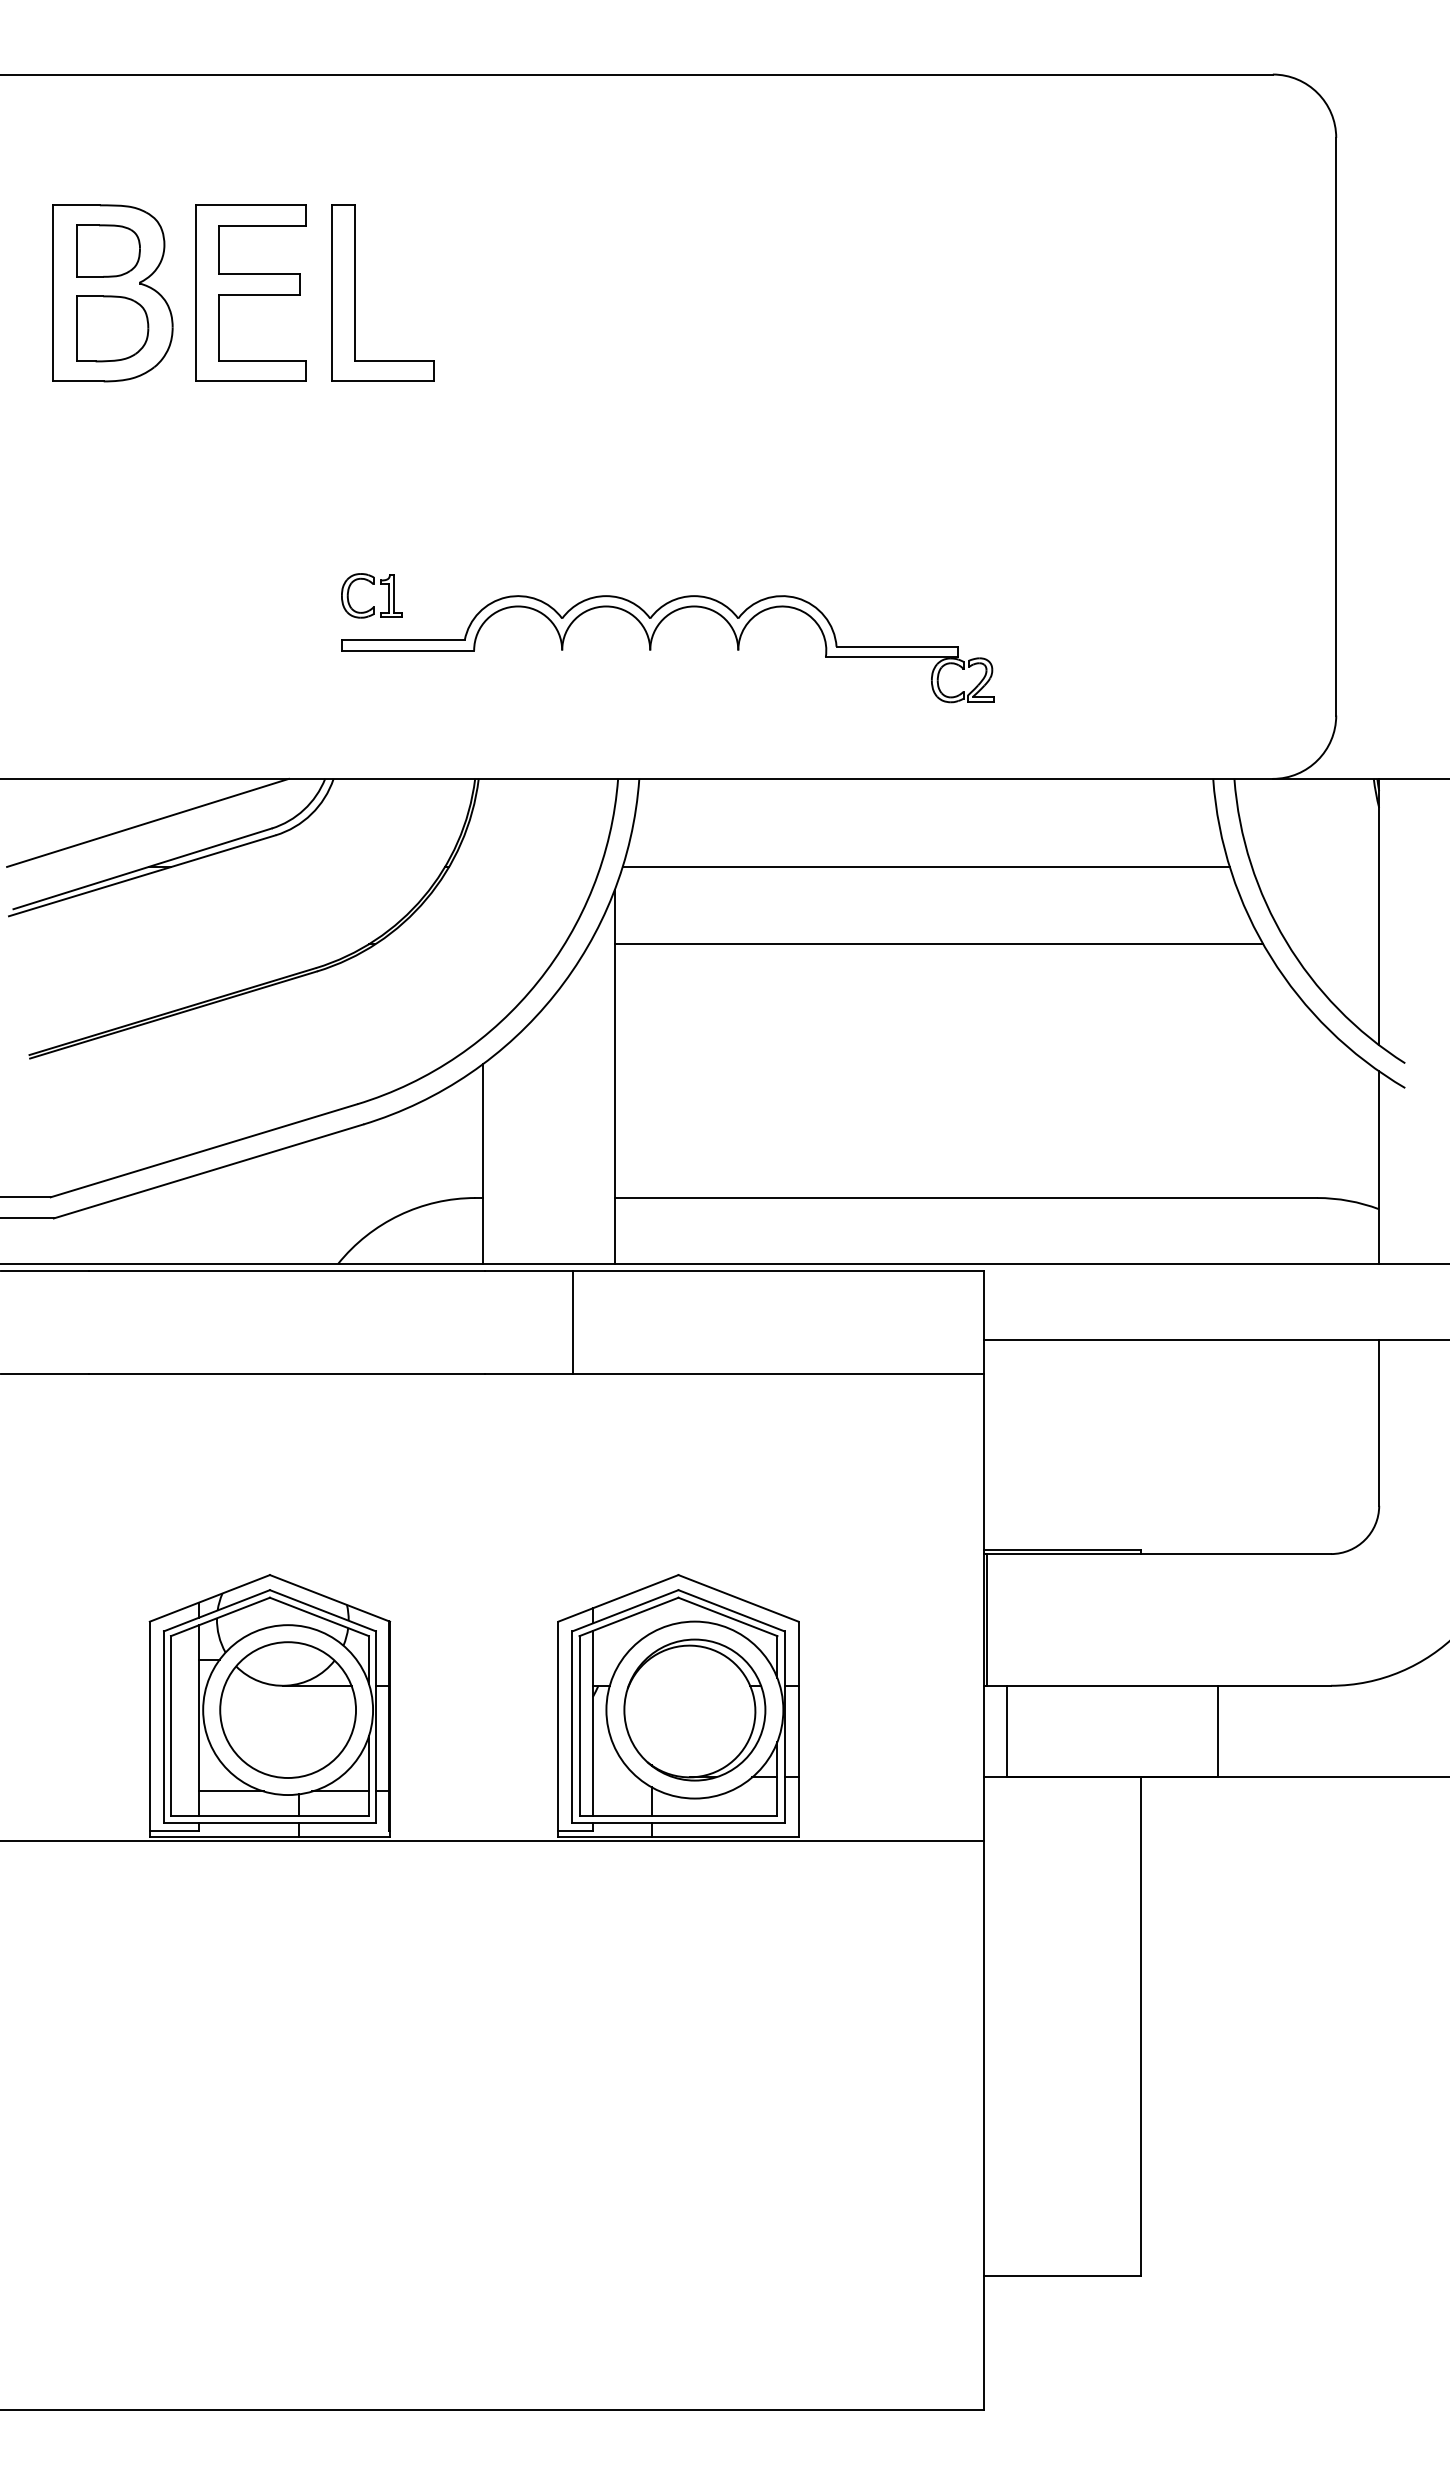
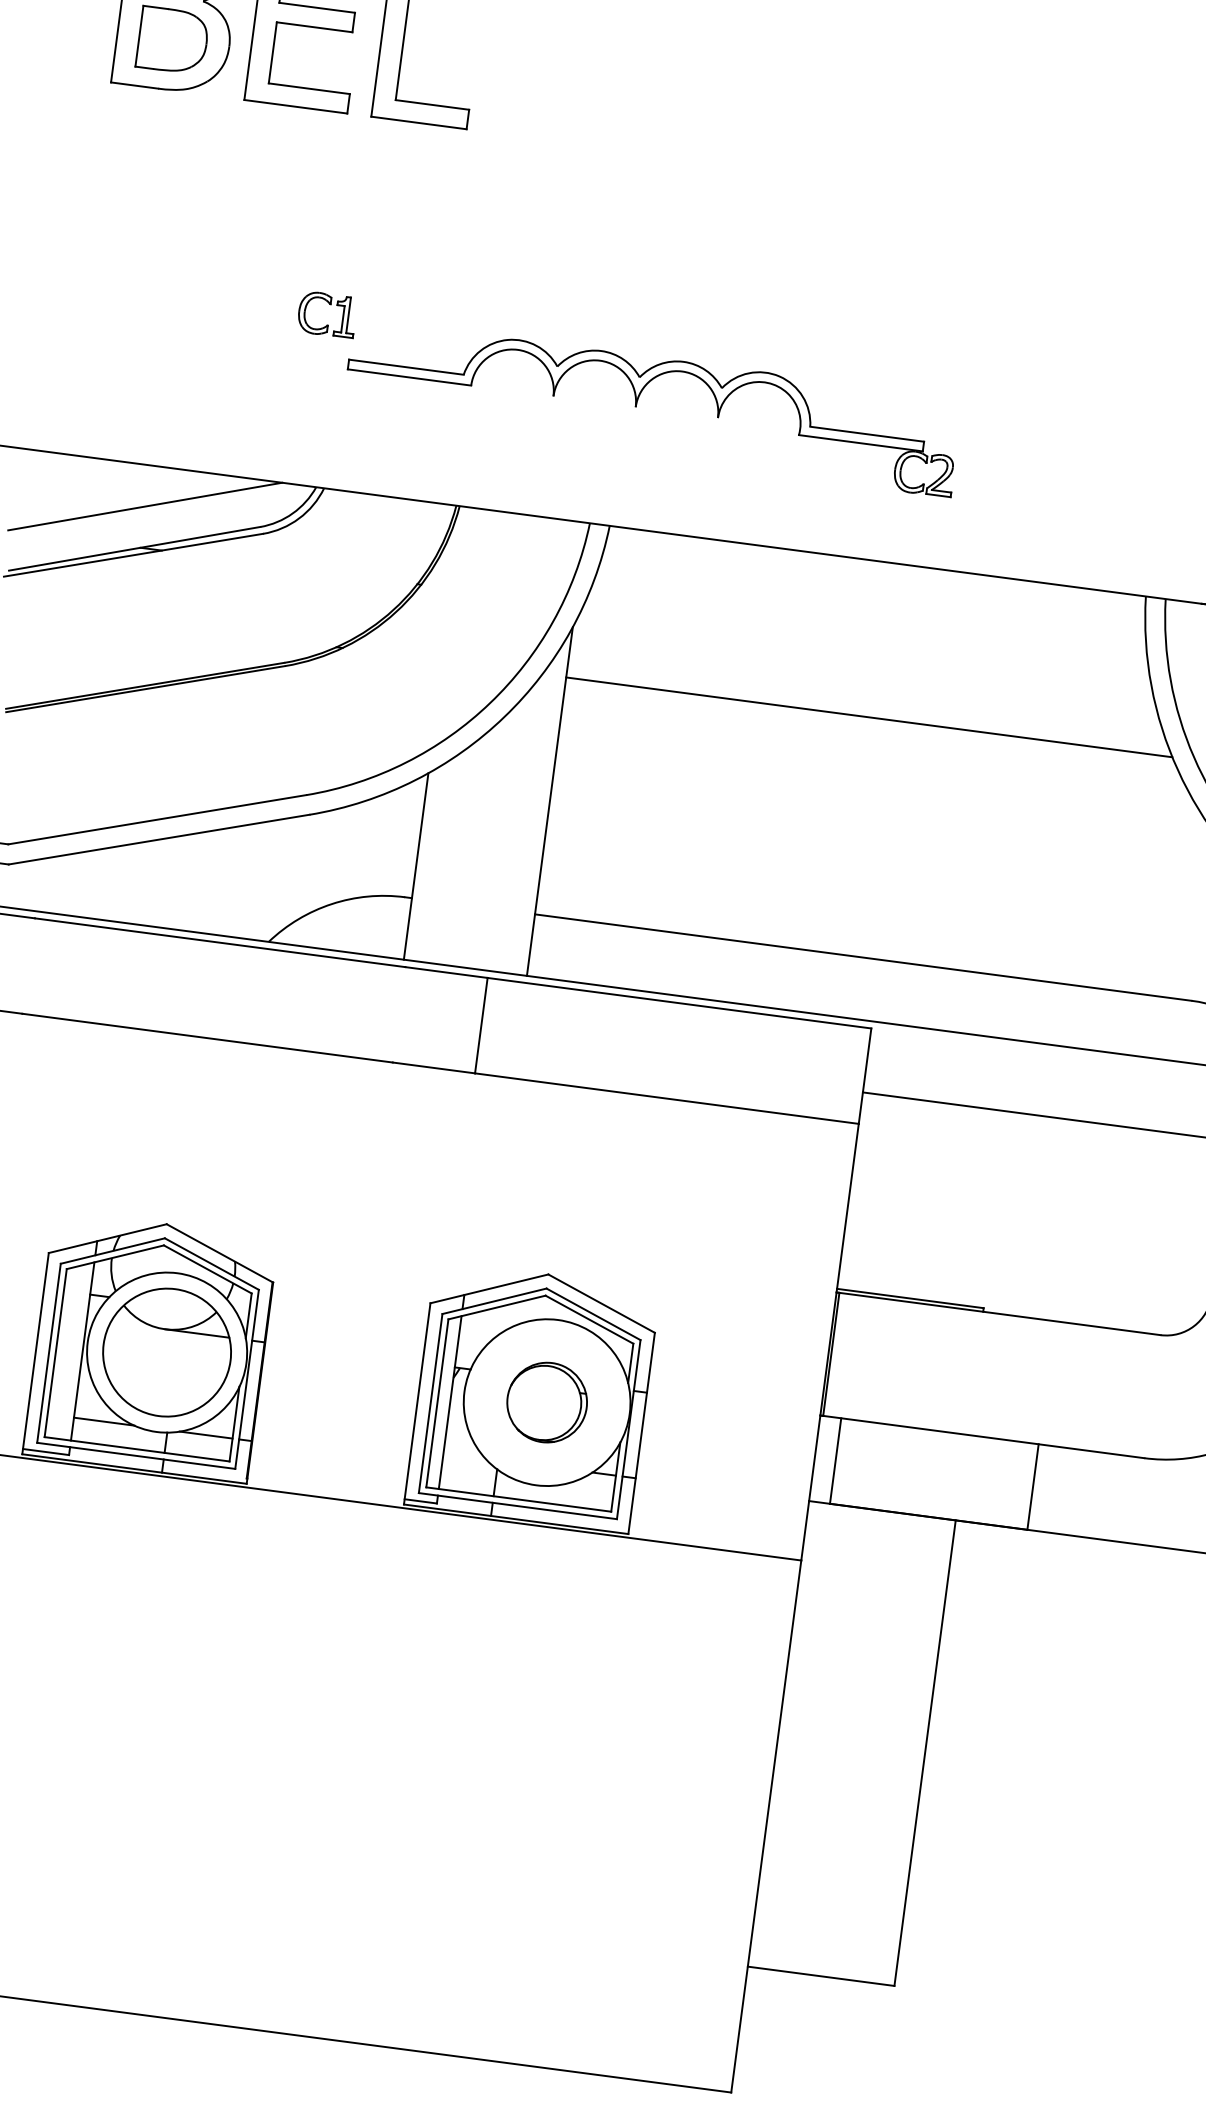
part: (372, 584) -> (329, 304), moved
line: (925, 866) -> (866, 642), removed
part: (694, 1709) -> (546, 1402), size x0.6

